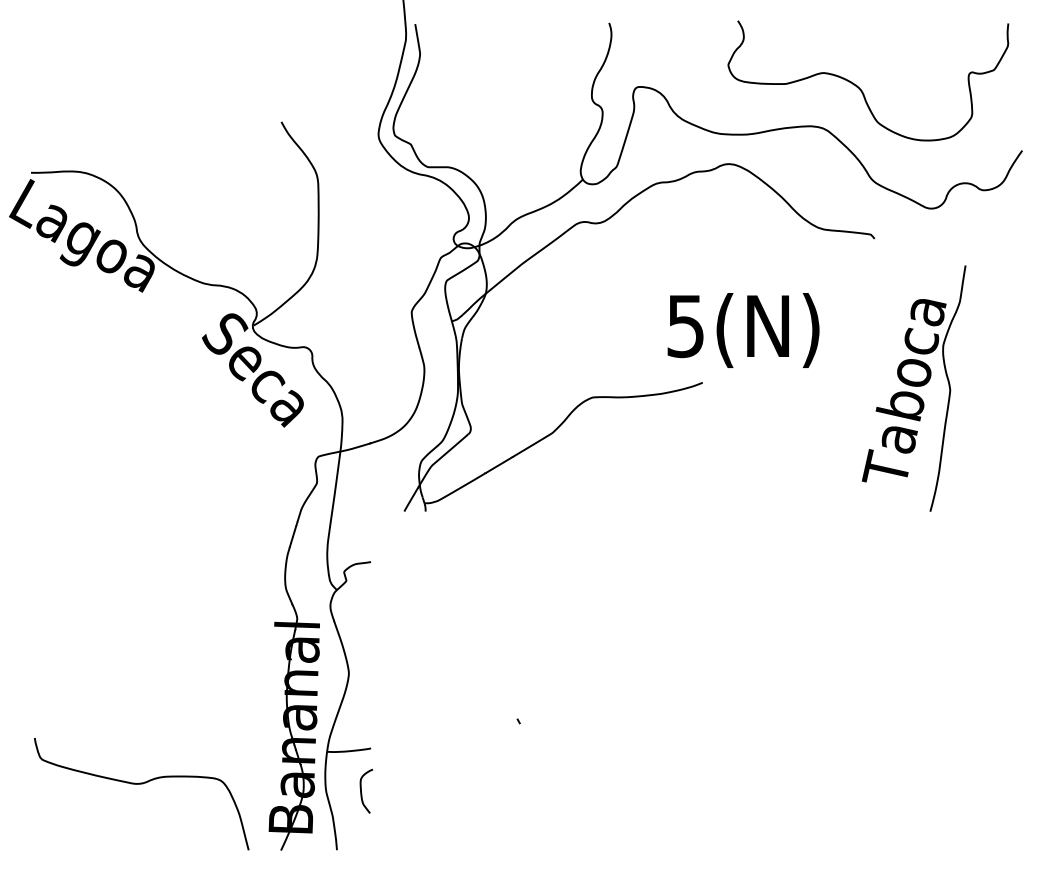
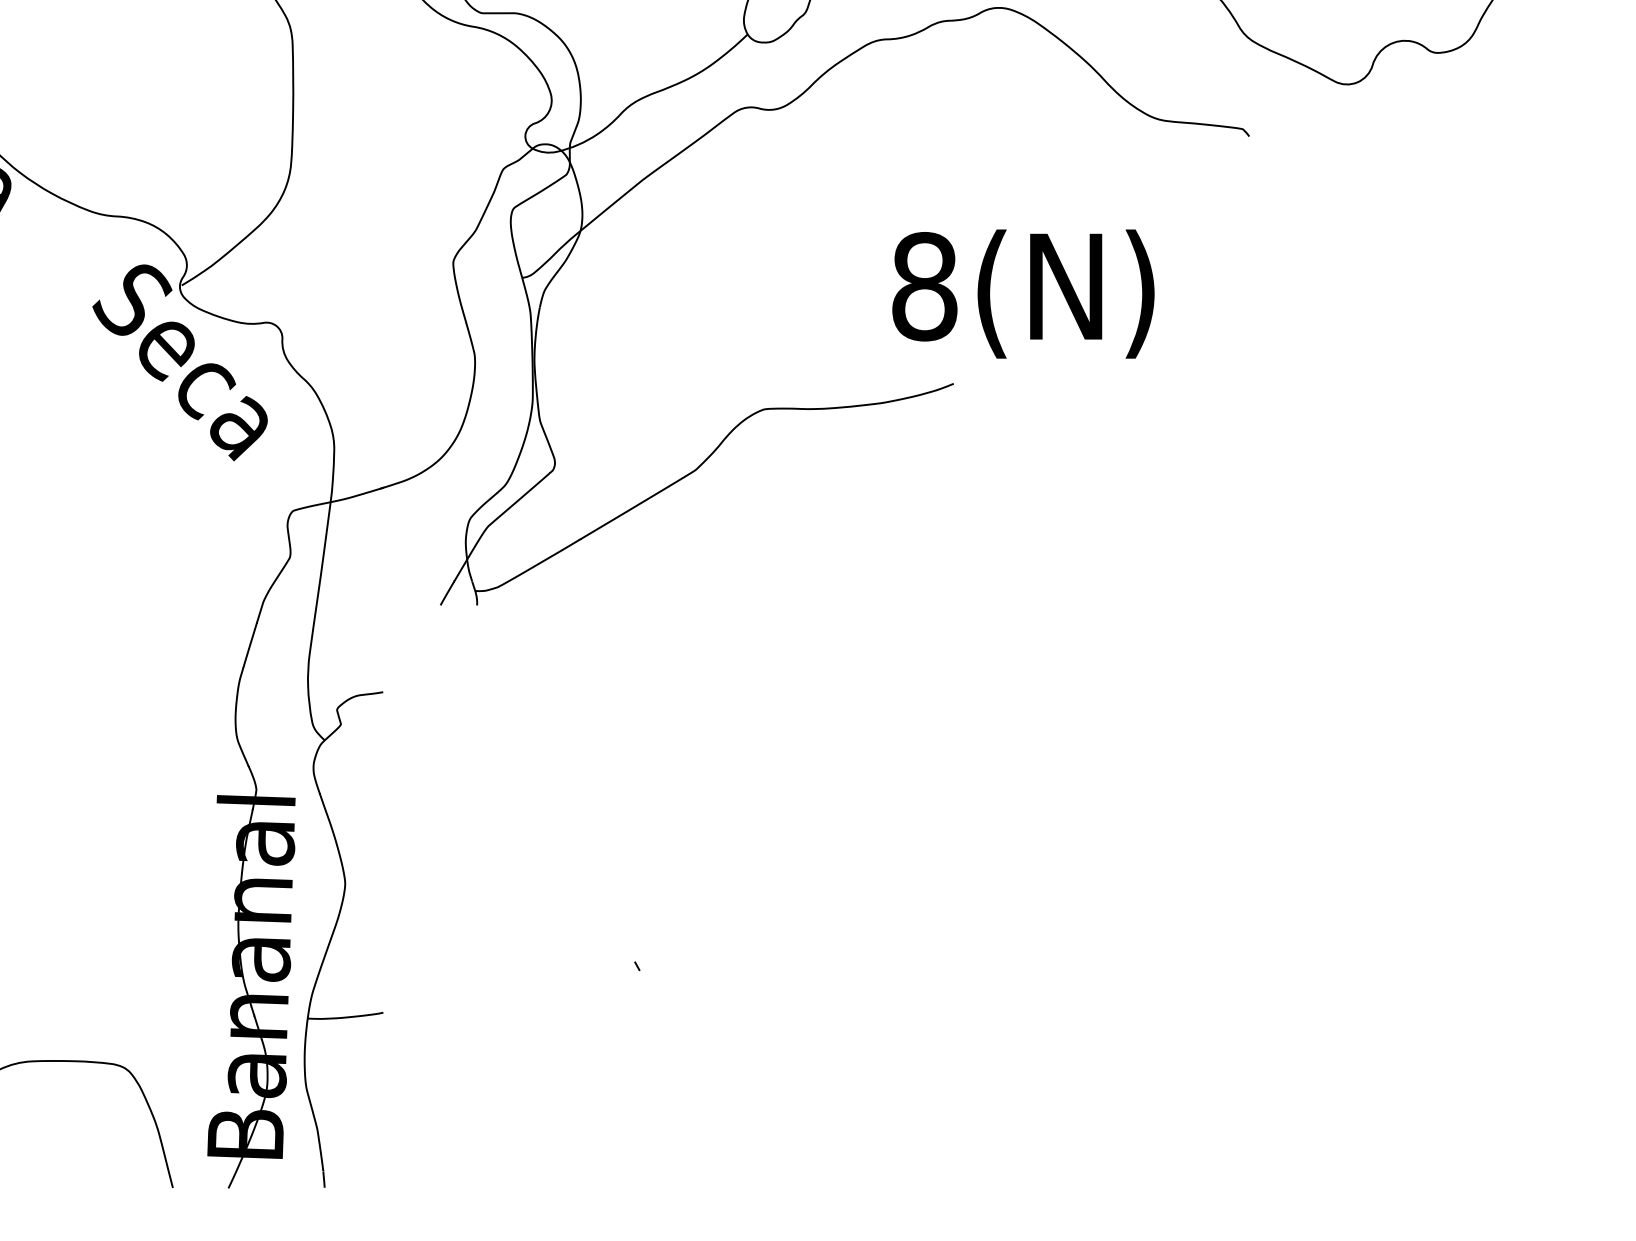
text: (685, 326) -> (924, 287), 5(N) -> 8(N)
part: (913, 388) -> (1316, 393), removed
curve: (361, 790) -> (366, 1085), removed

